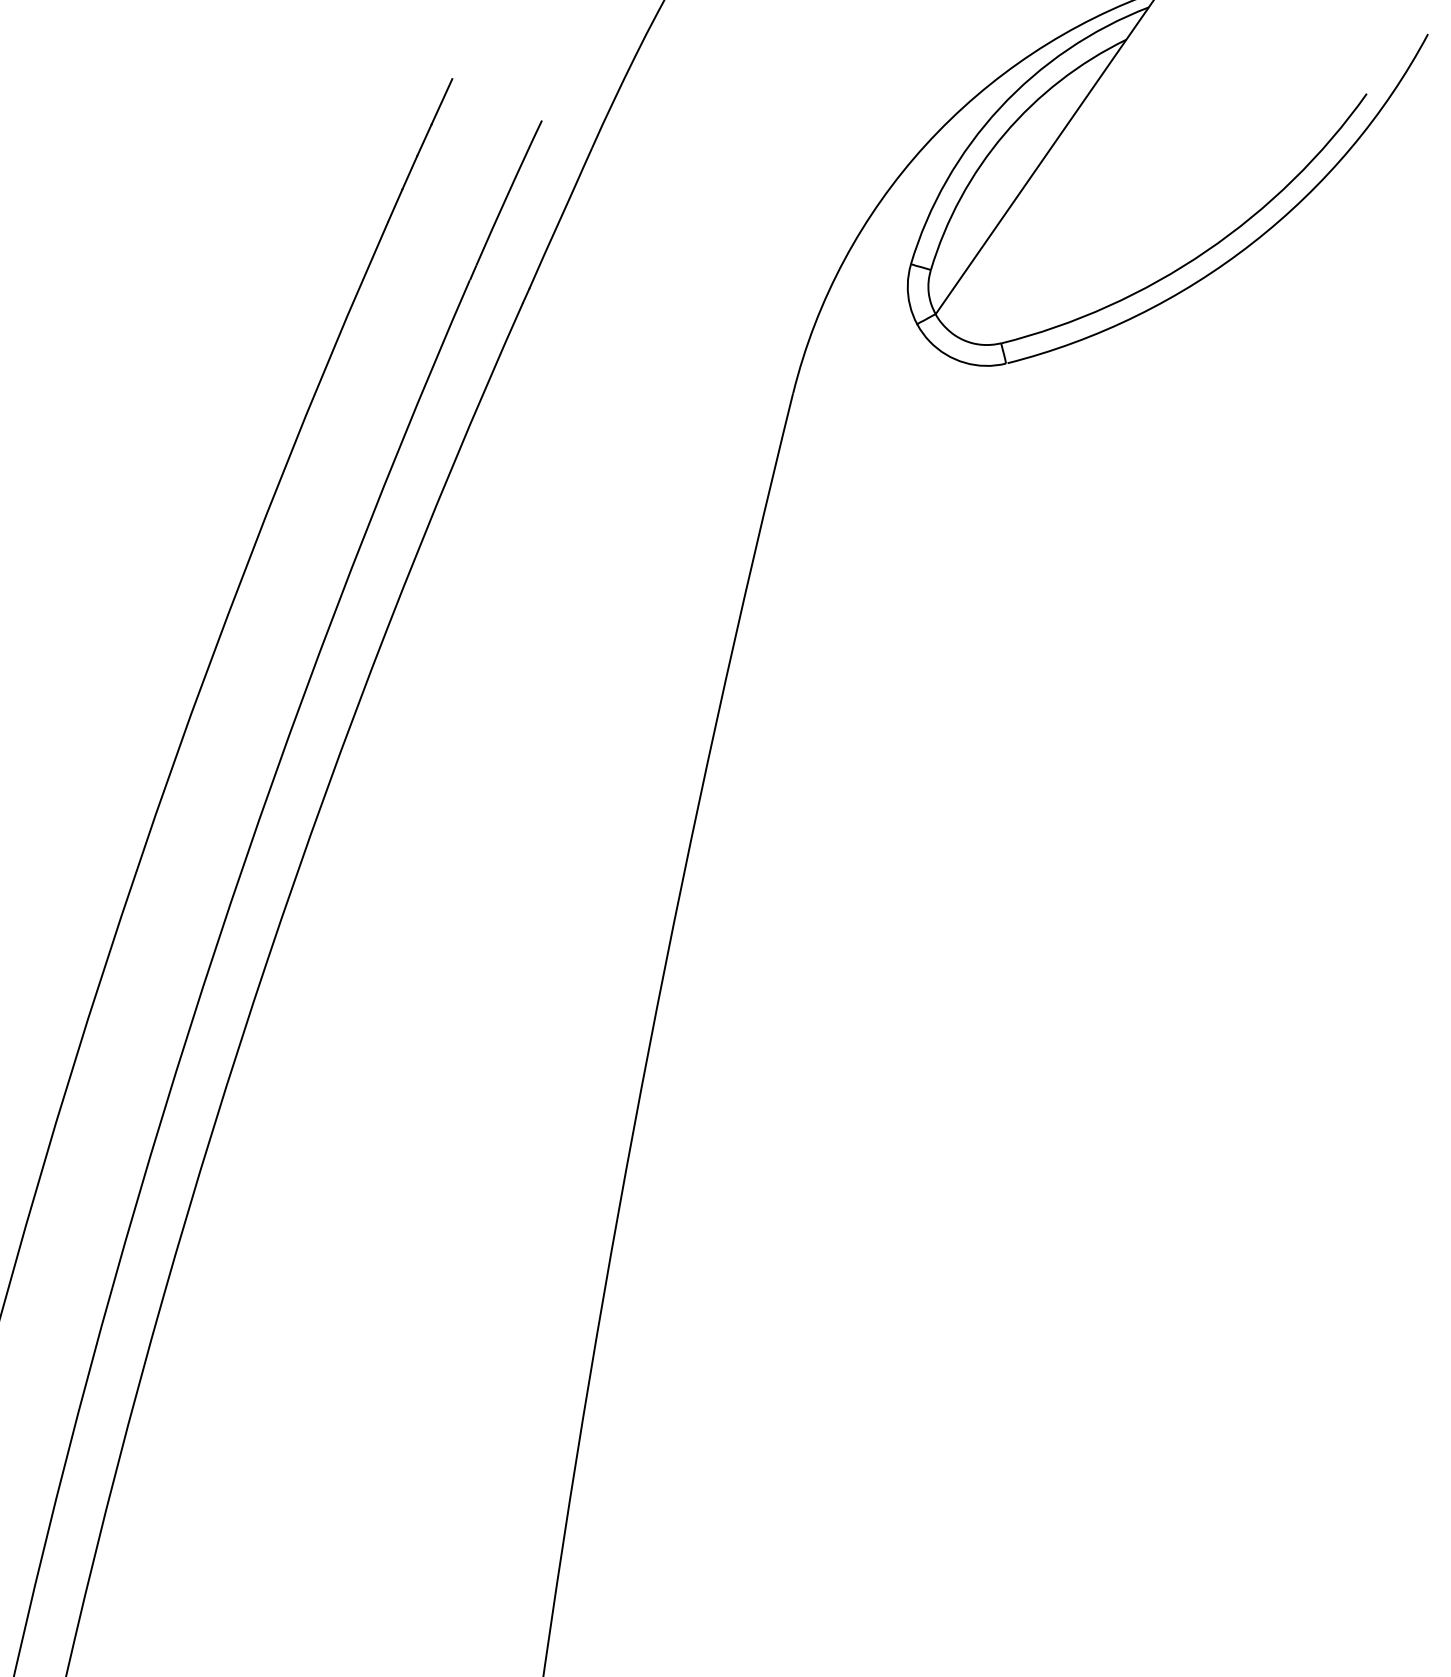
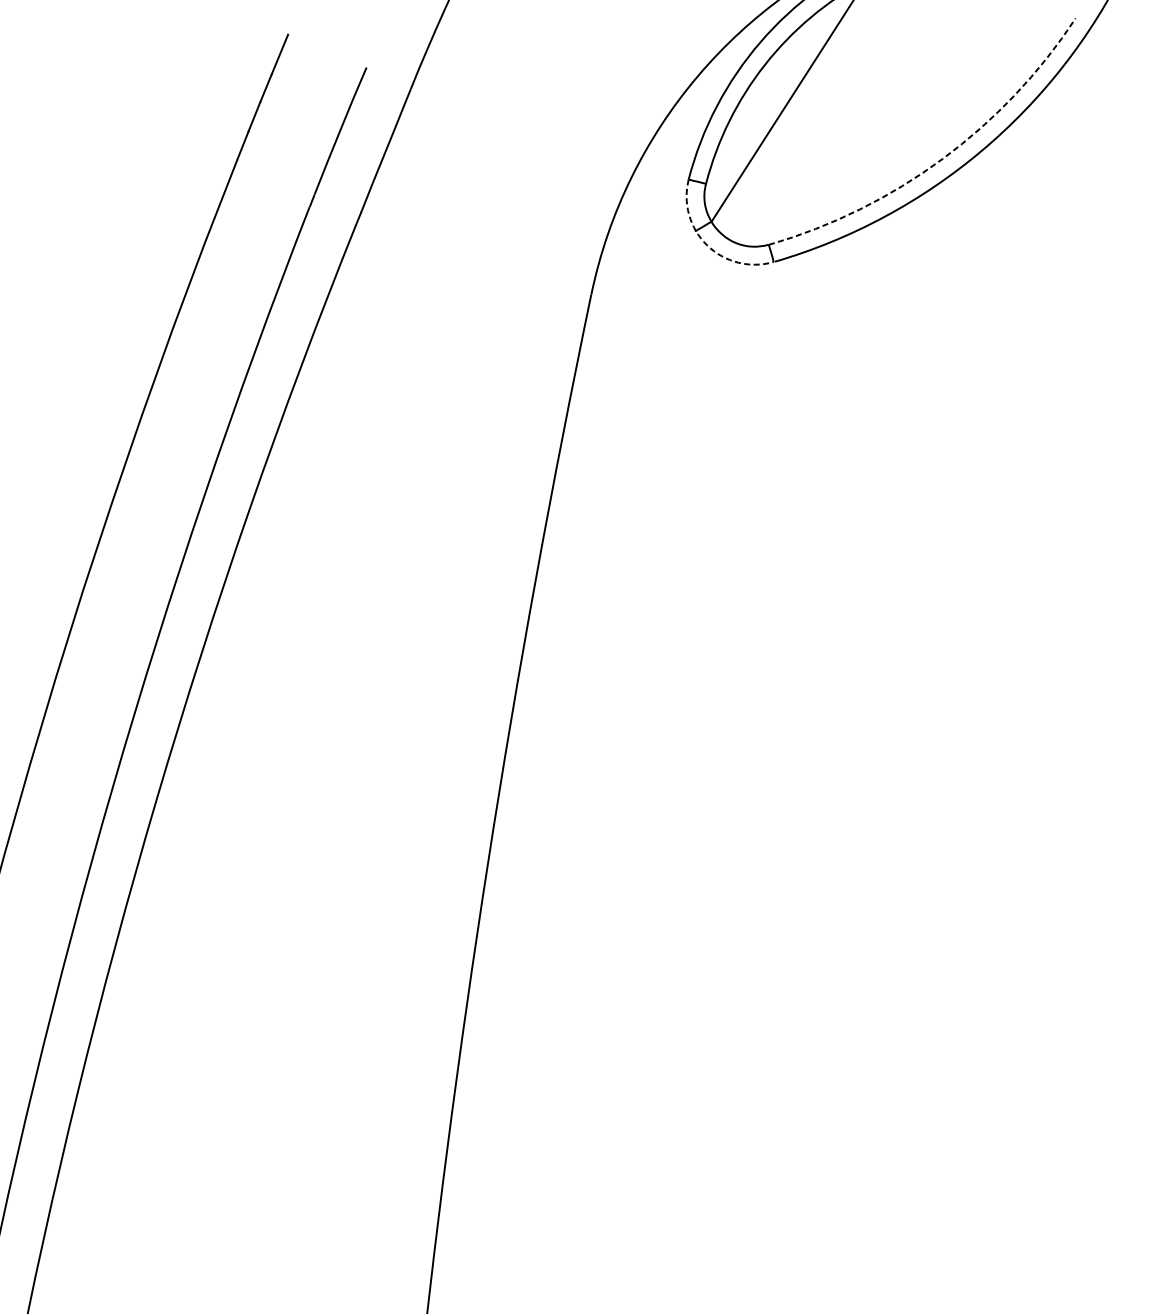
arc: (1206, 251) -> (942, 159), solid -> dashed
arc: (929, 341) -> (707, 245), solid -> dashed

